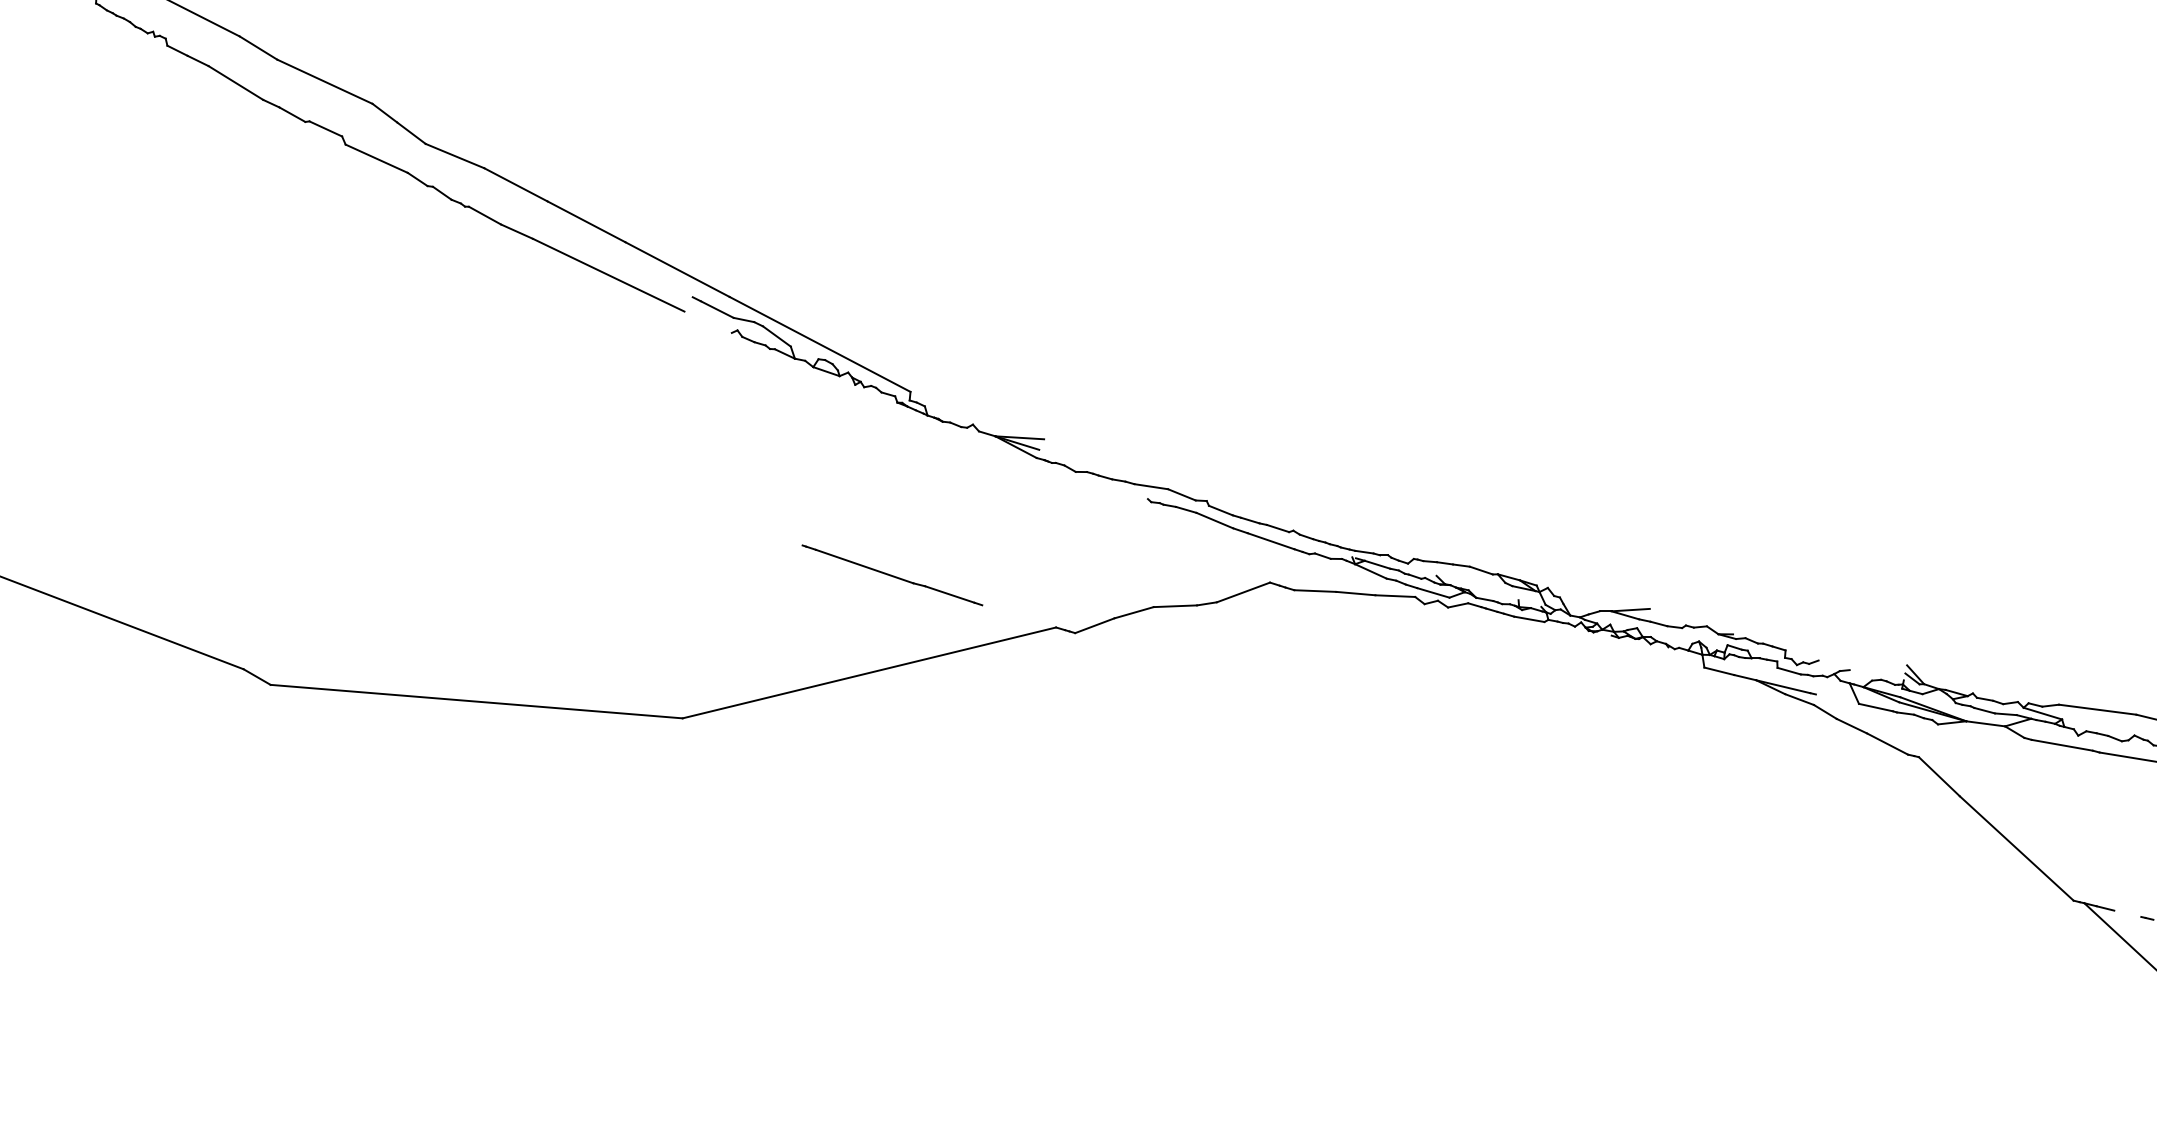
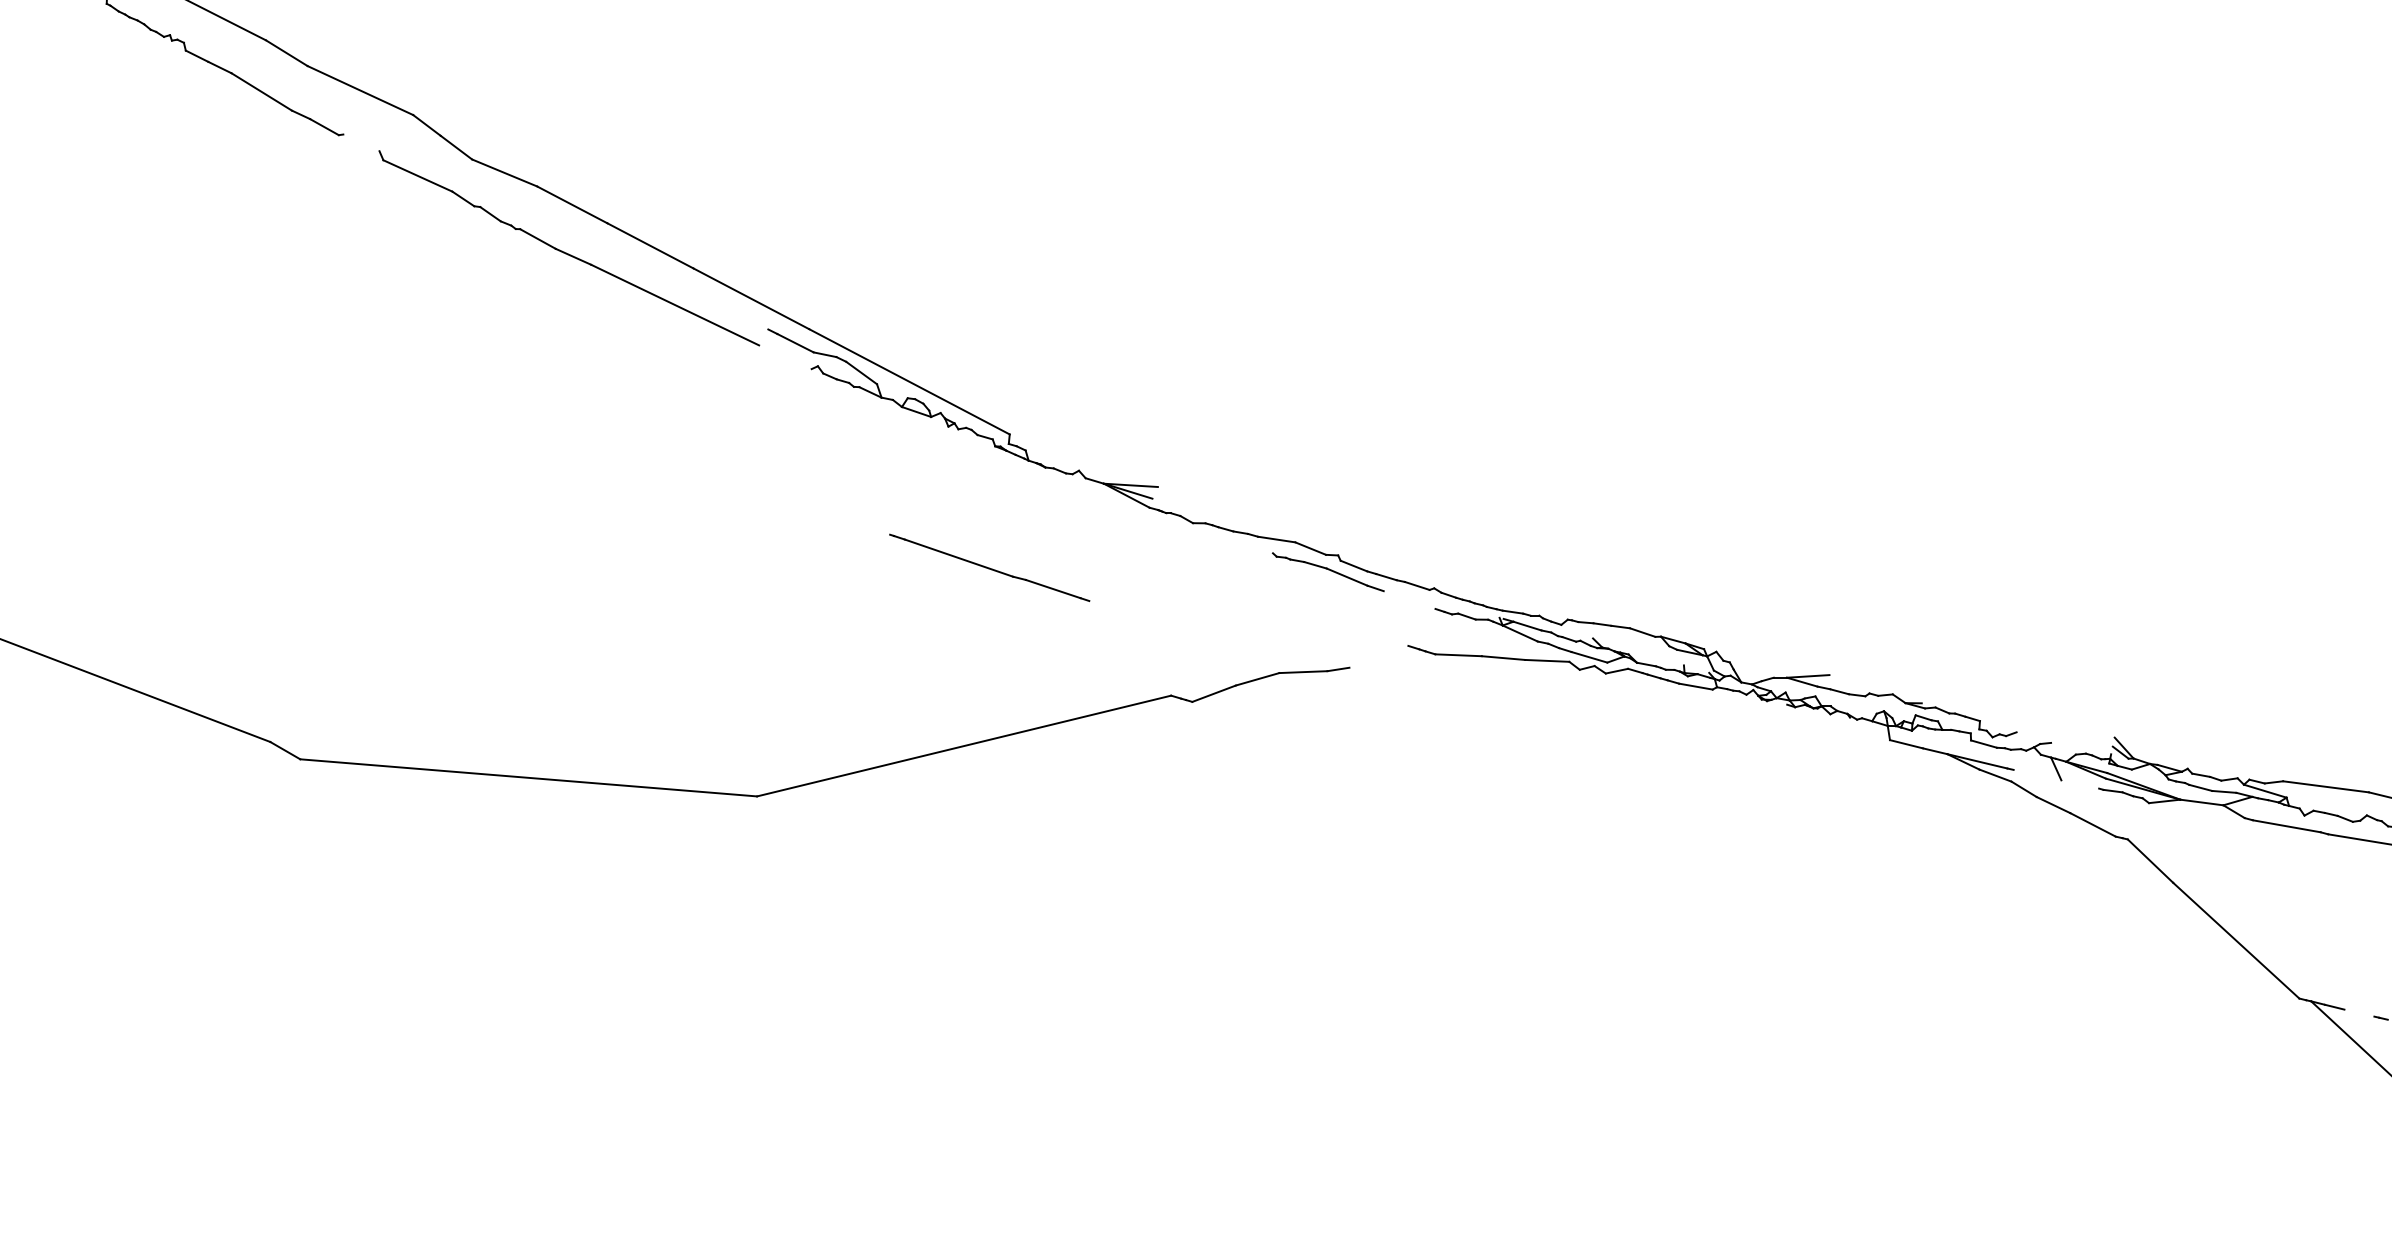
line: (325, 128) -> (361, 142), removed
line: (1271, 540) -> (1409, 599), removed
part: (892, 575) -> (989, 567), moved
line: (1243, 592) -> (1378, 656), removed
line: (1876, 707) -> (2080, 784), removed

